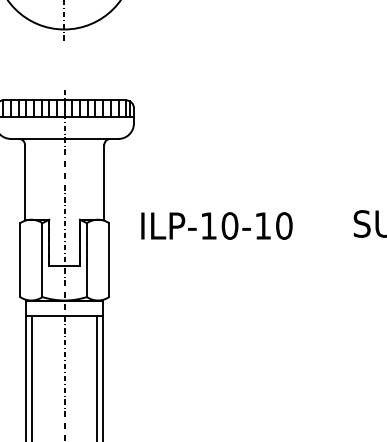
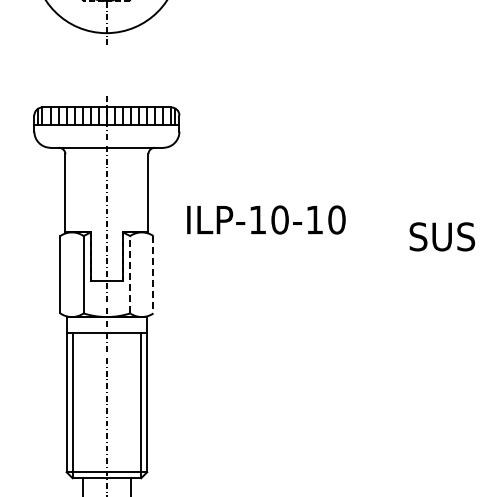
text: (217, 225) -> (266, 219), moved
line: (87, 259) -> (130, 274), solid -> dashed
line: (109, 259) -> (153, 274), solid -> dashed

